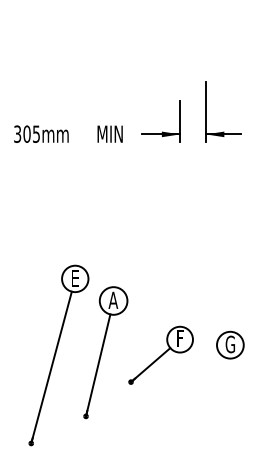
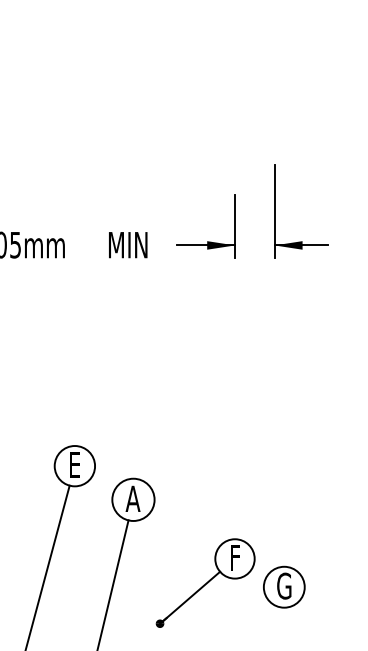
part: (230, 344) -> (284, 586), moved

